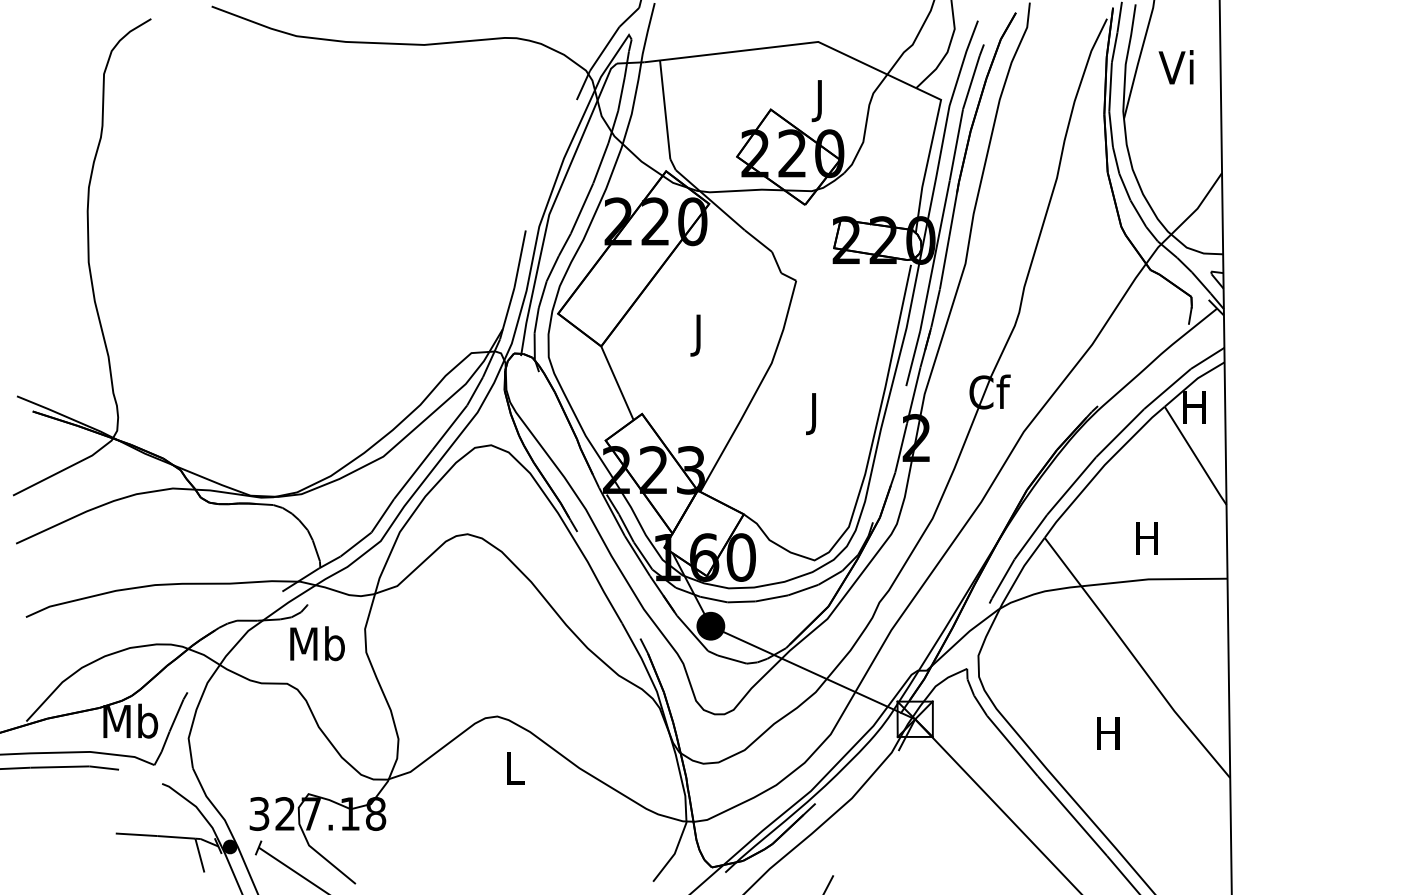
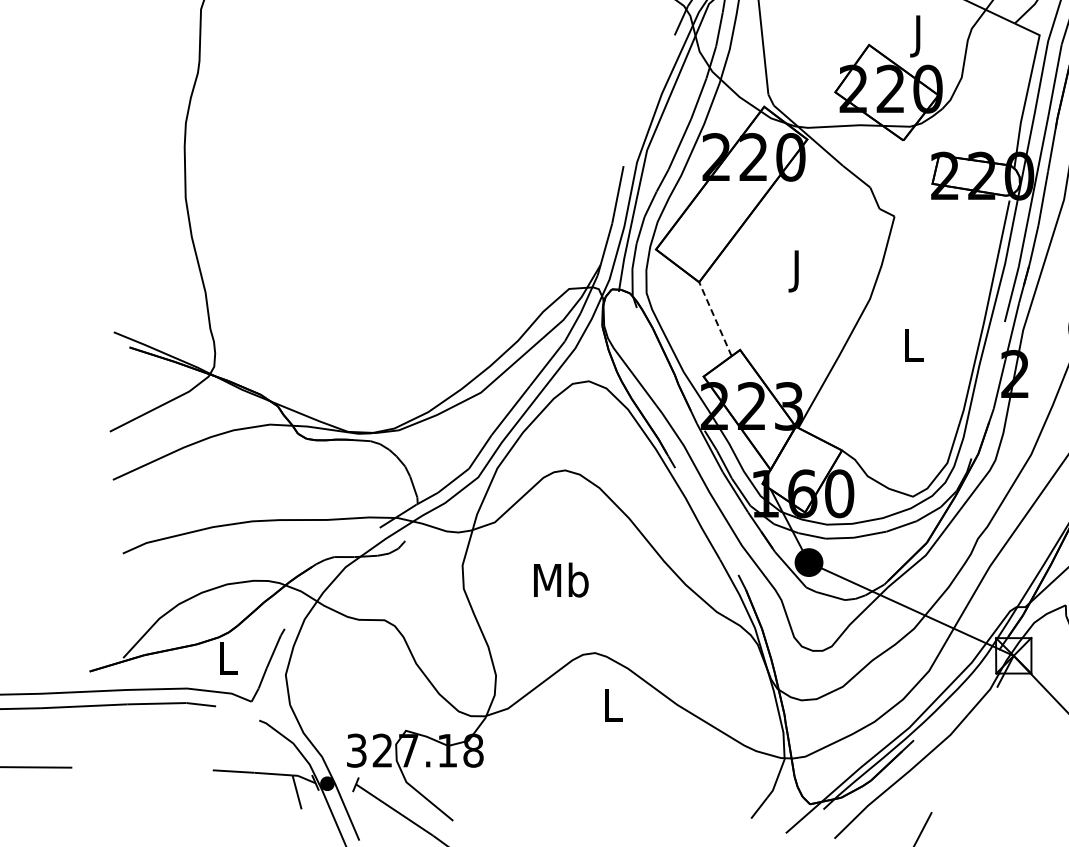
line: (617, 382) -> (715, 318), solid -> dashed
text: (815, 414) -> (913, 350), J -> L
text: (317, 643) -> (561, 579), moved
text: (130, 720) -> (227, 657), Mb -> L

